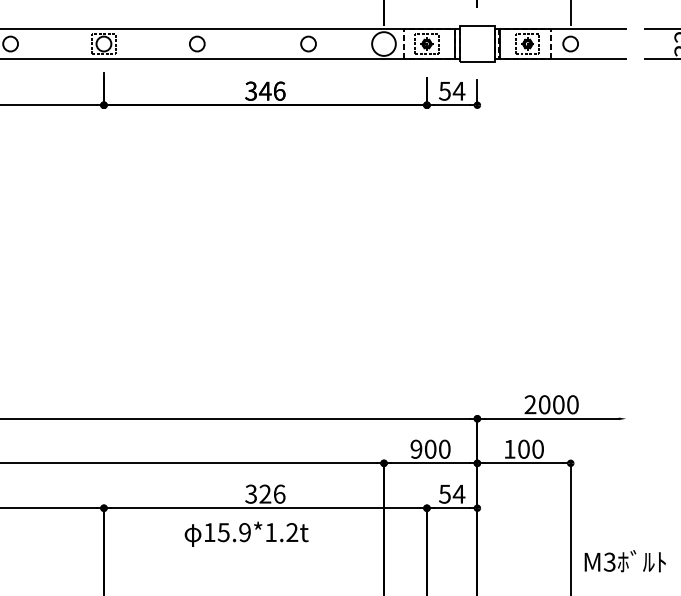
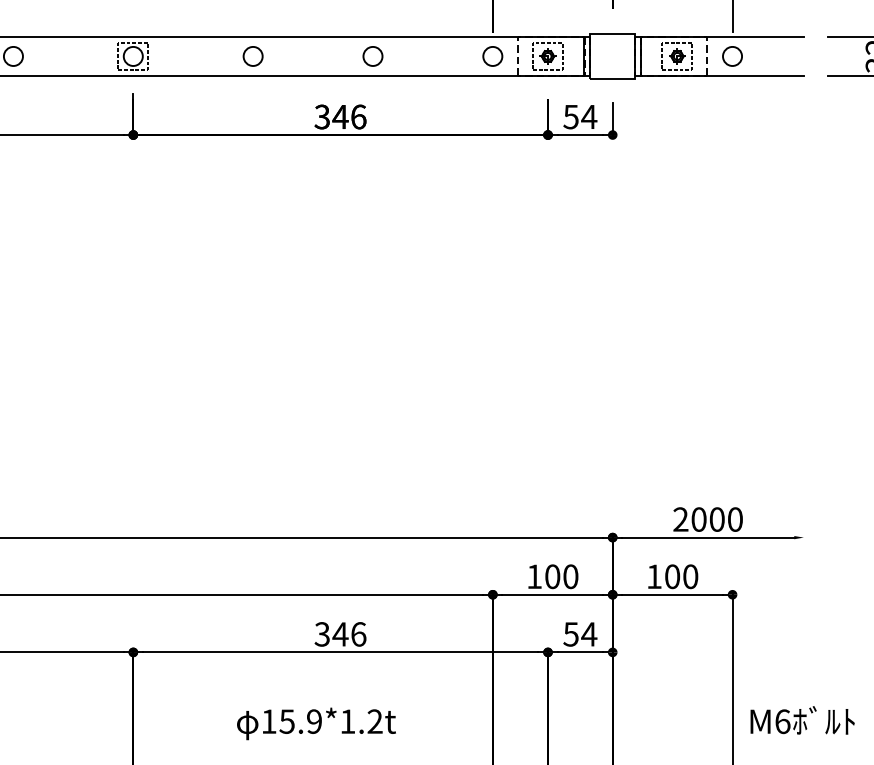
circle: (383, 43) -> (492, 55), size x0.62
circle: (308, 44) -> (372, 56), moved
text: (416, 449) -> (534, 576), 900 -> 100
text: (265, 494) -> (340, 634), 326 -> 346
text: (246, 534) -> (316, 723), moved
text: (609, 562) -> (782, 721), M3 -> M6

